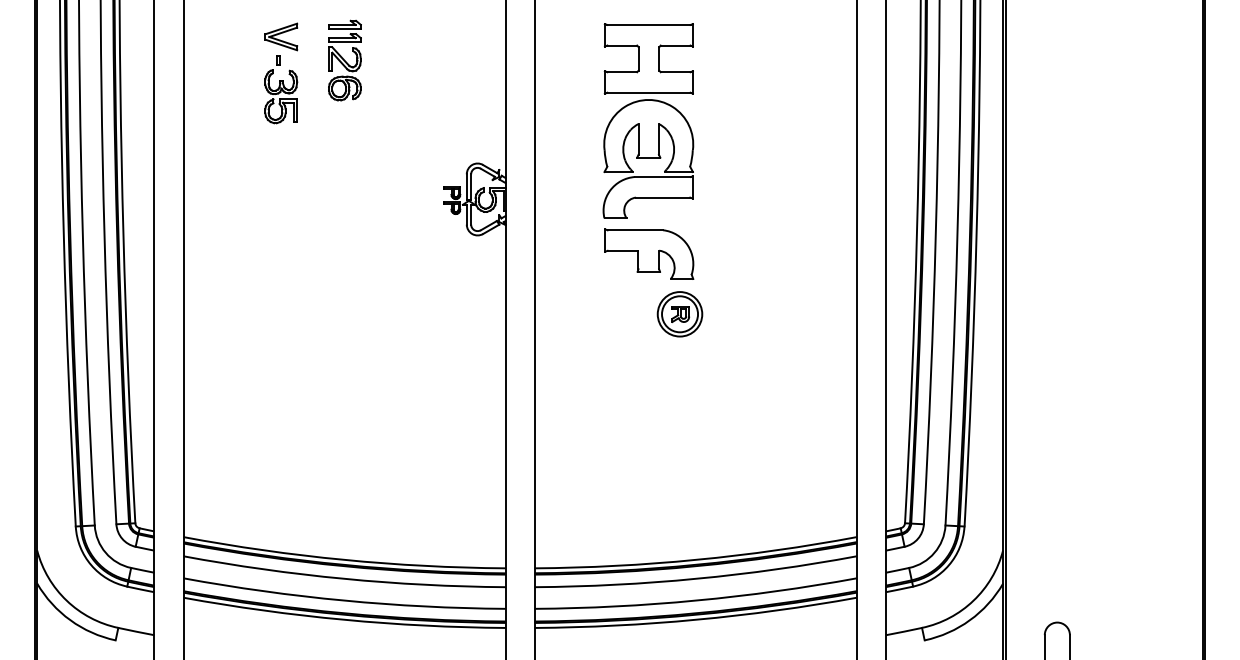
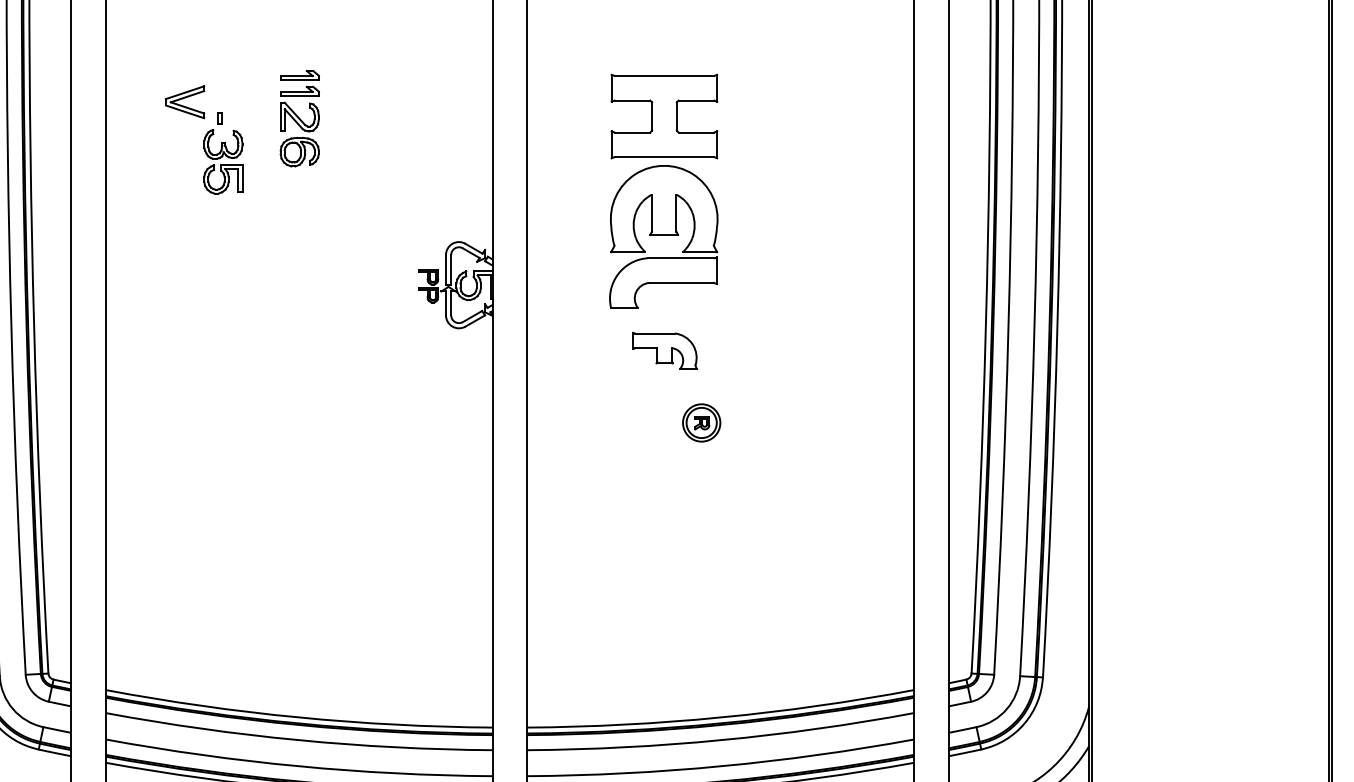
part: (281, 36) -> (185, 101), moved
part: (649, 253) -> (665, 349), size x0.6
part: (679, 314) -> (701, 423), size x0.7

